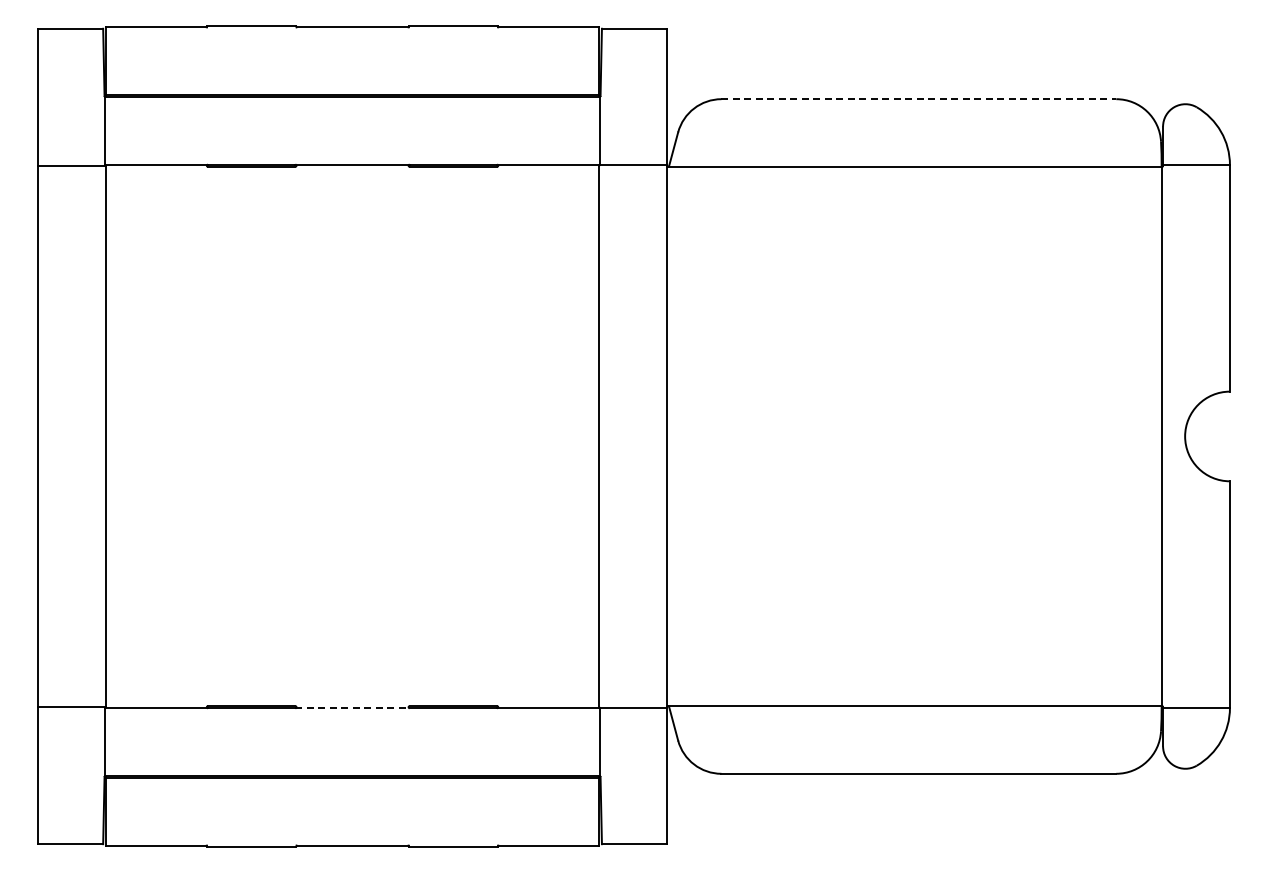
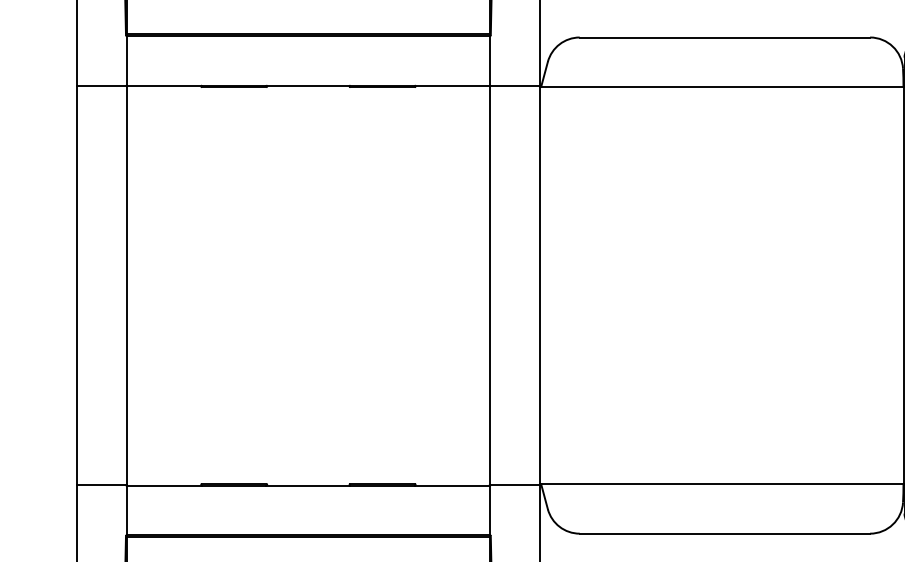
line: (919, 99) -> (725, 37), dashed -> solid
line: (353, 708) -> (309, 485), dashed -> solid

